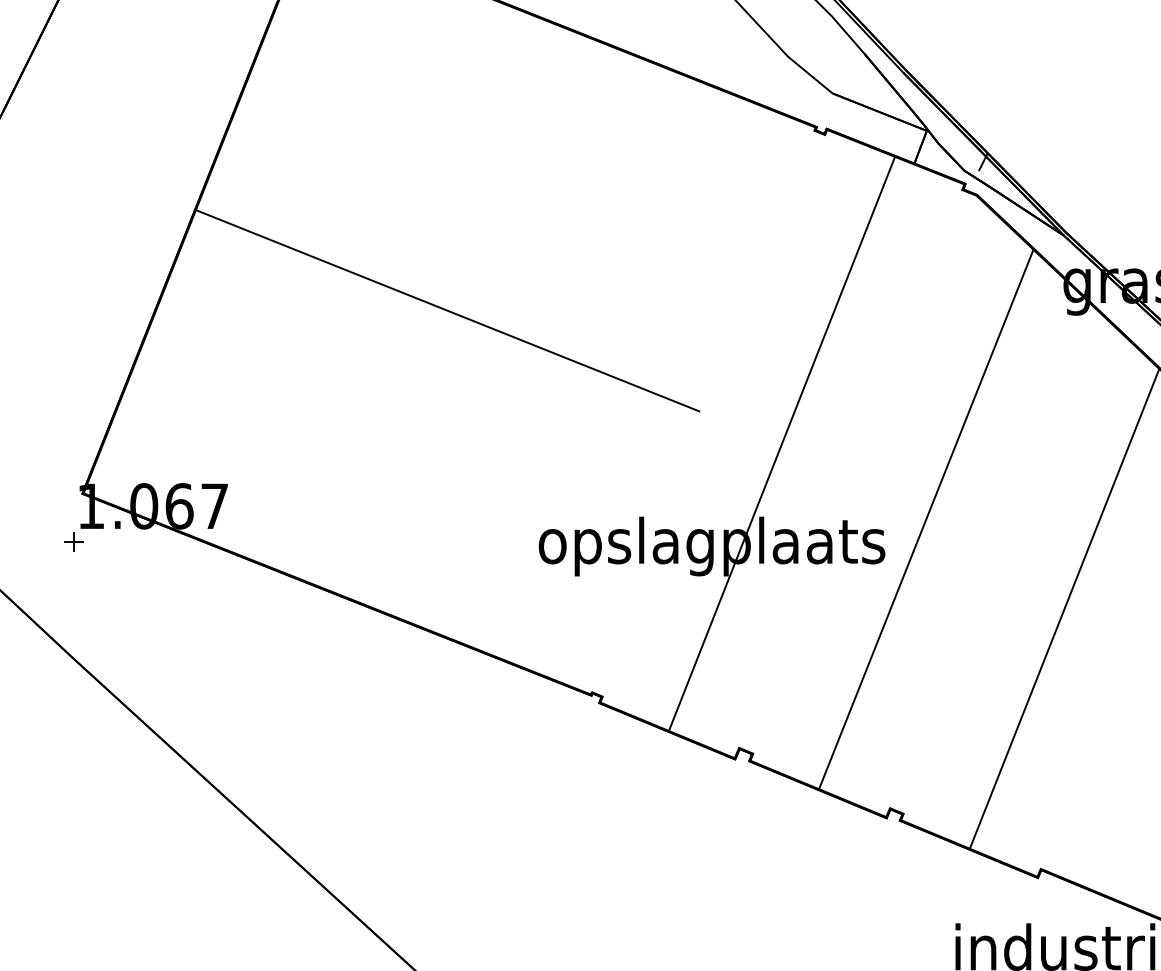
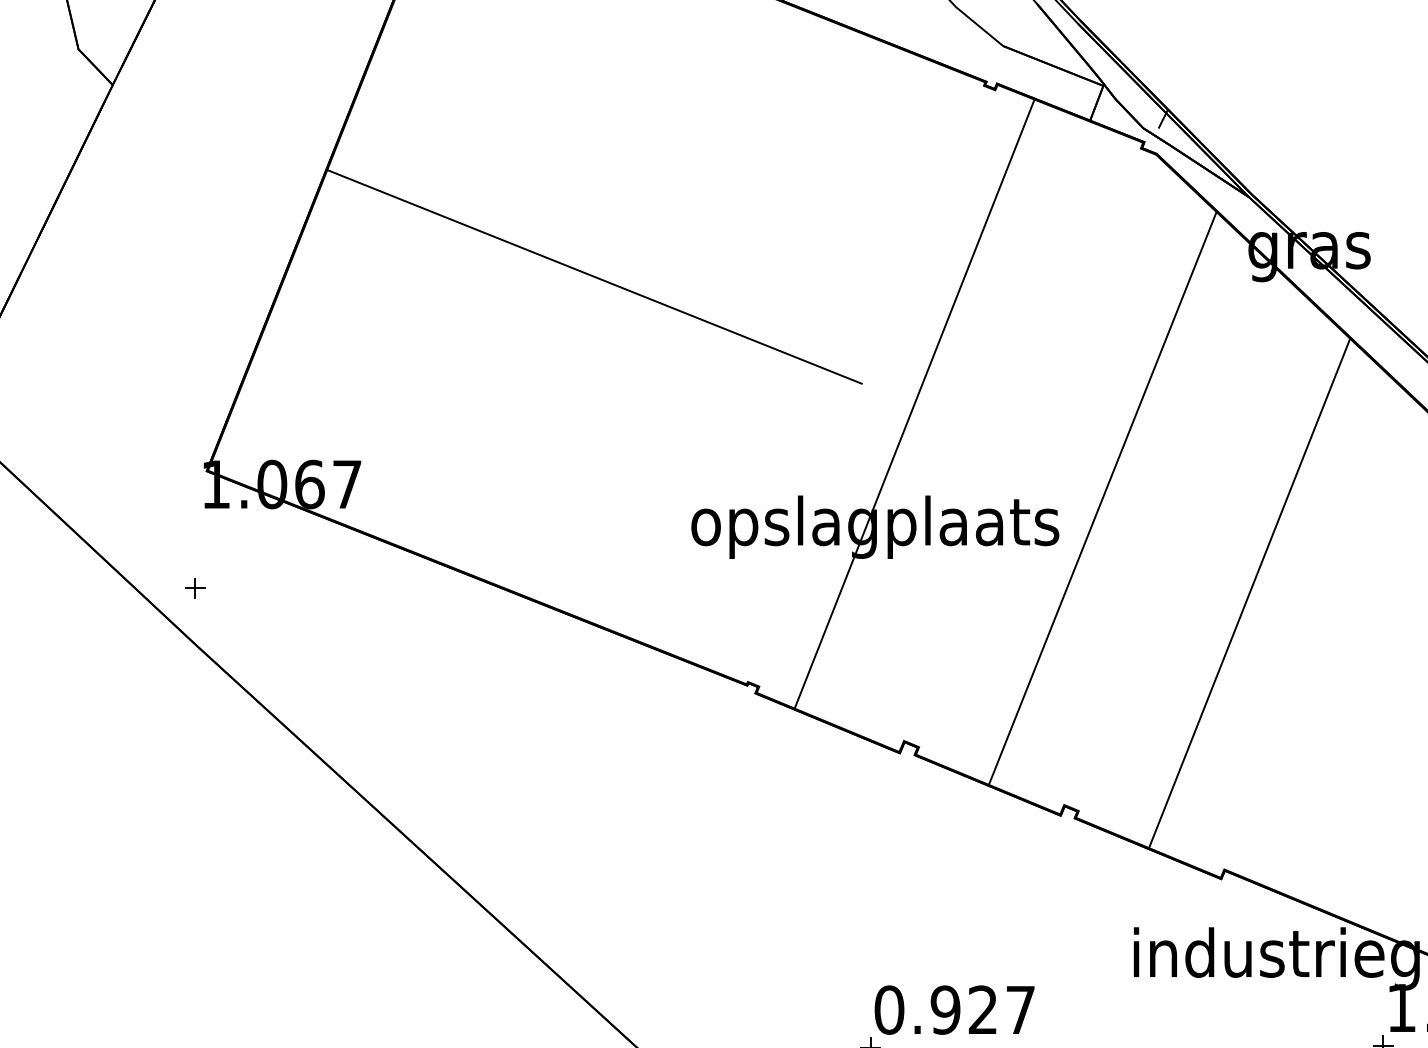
line: (781, 444) -> (914, 404), moved
part: (73, 542) -> (195, 588), moved

